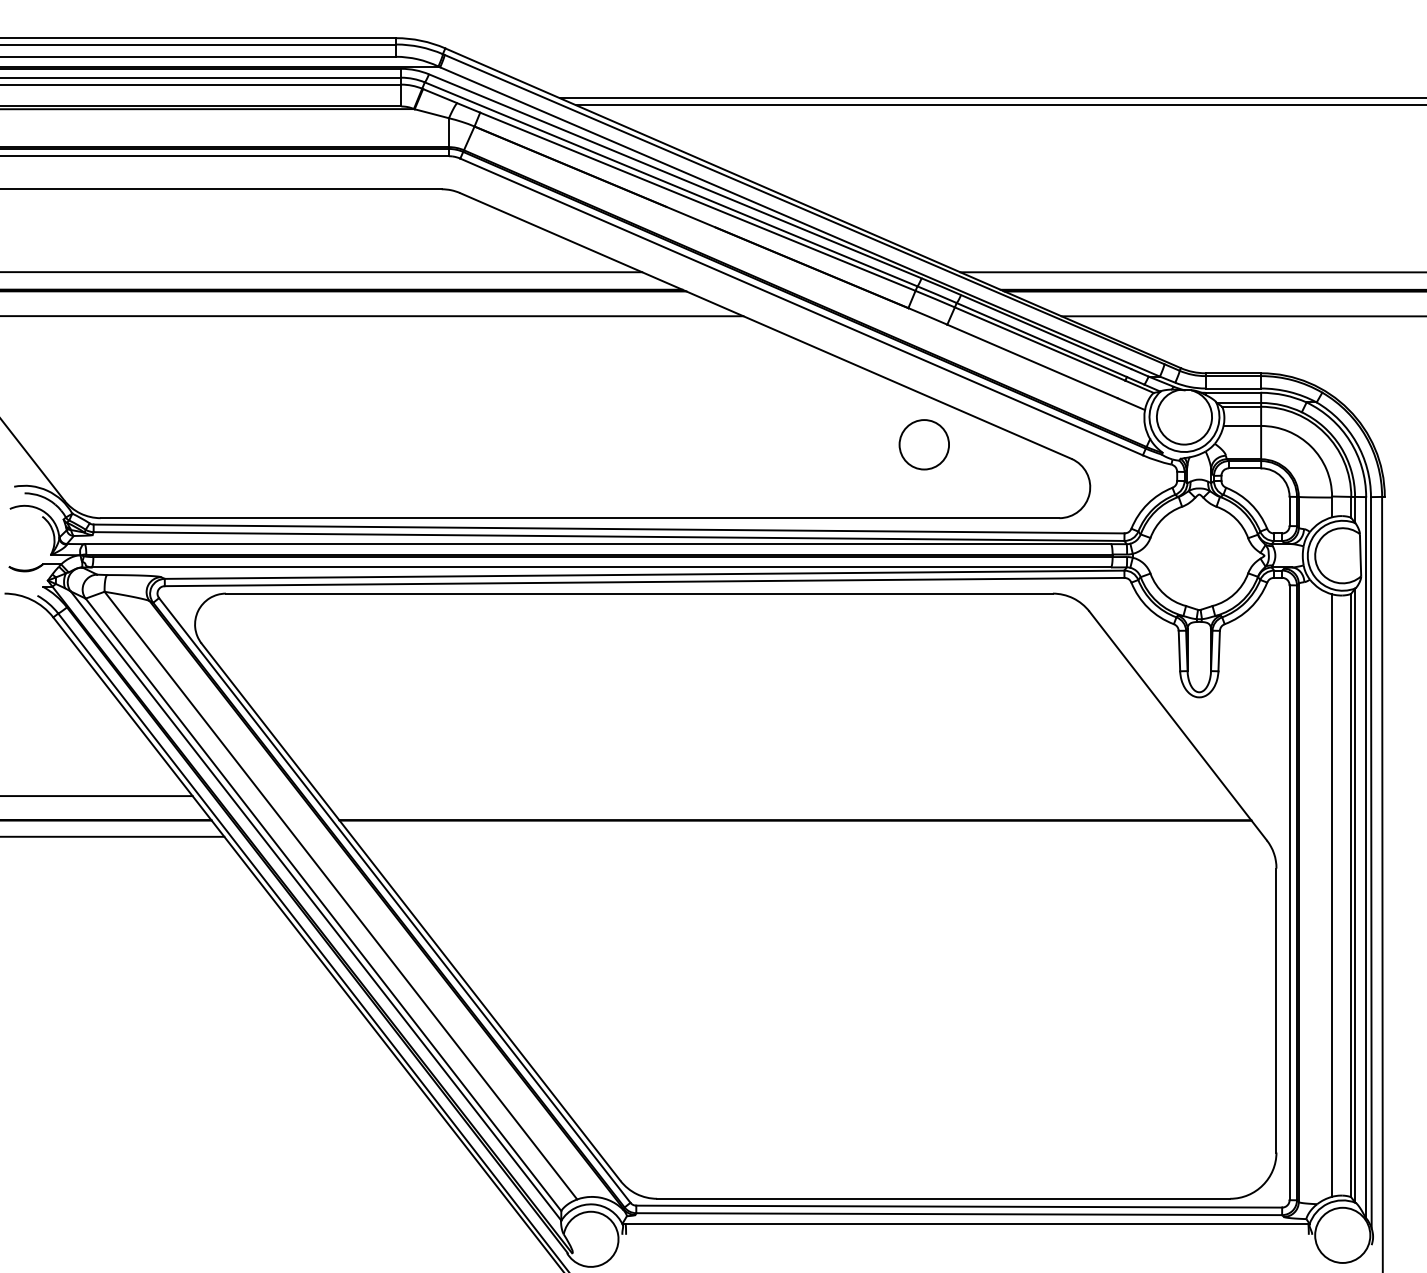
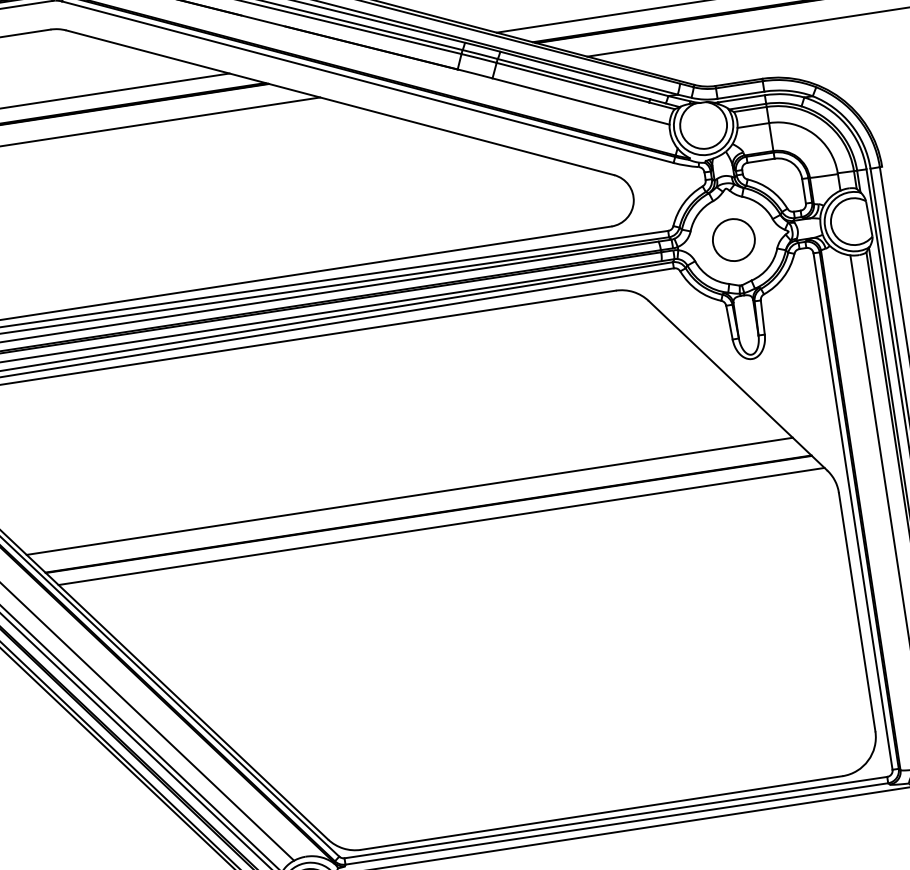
circle: (923, 444) -> (733, 239), moved
line: (776, 796) -> (409, 496), added
line: (808, 836) -> (441, 526), added

